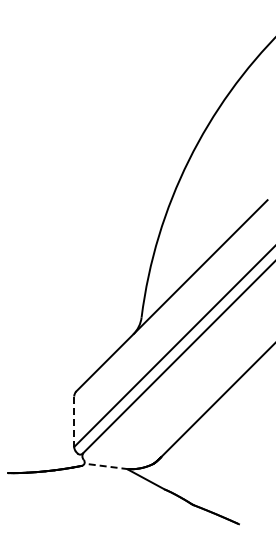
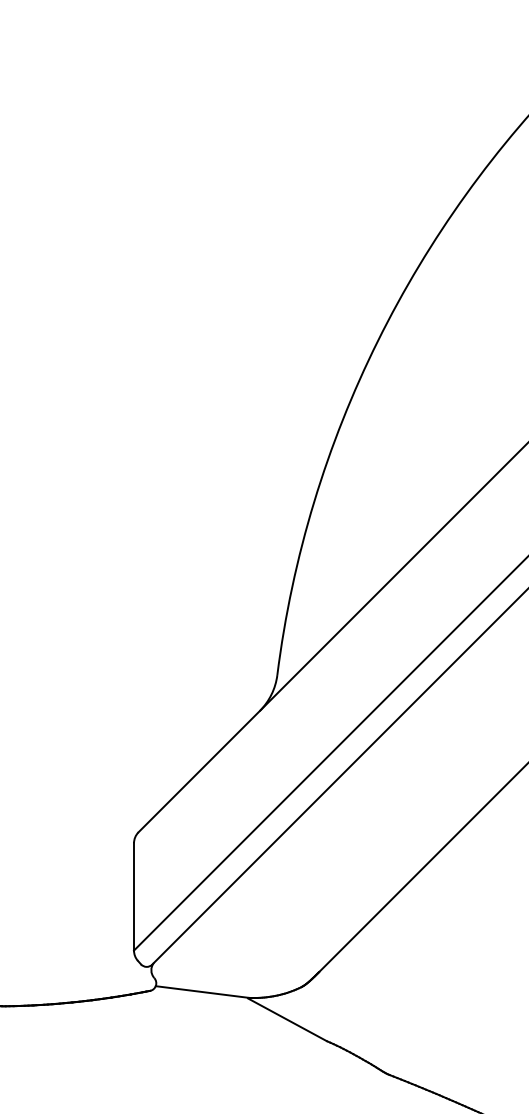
line: (74, 422) -> (134, 898), dashed -> solid
line: (105, 466) -> (200, 992), dashed -> solid

